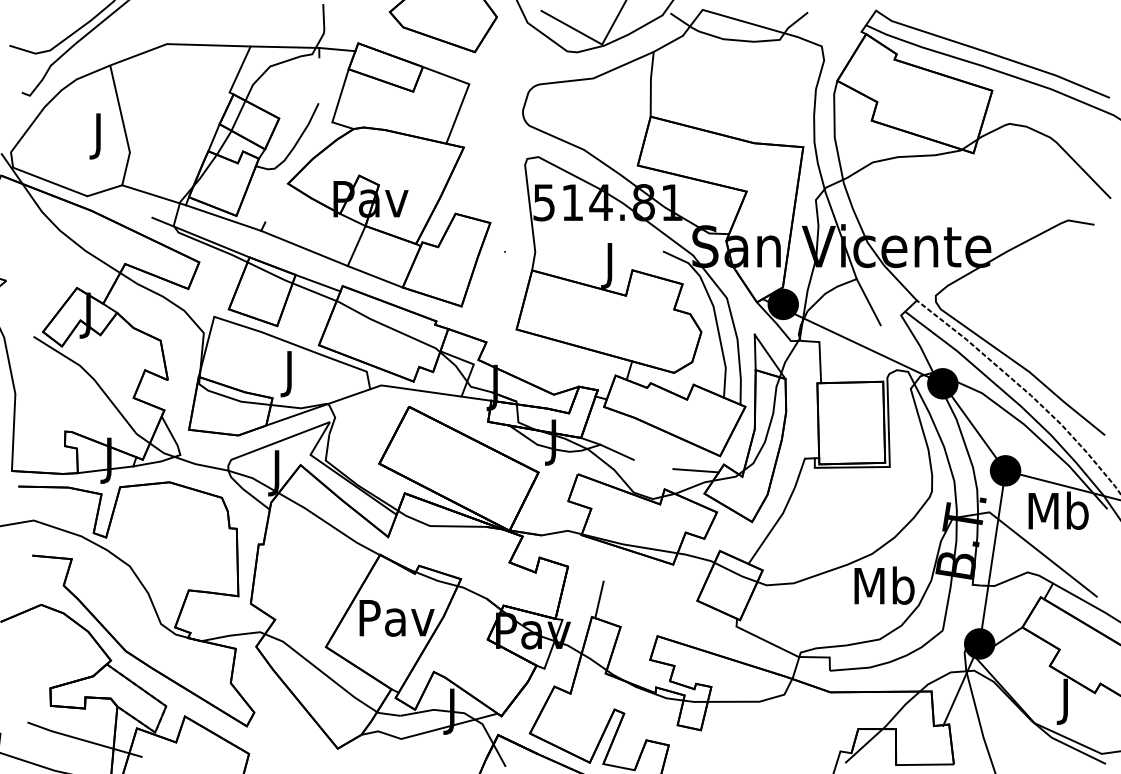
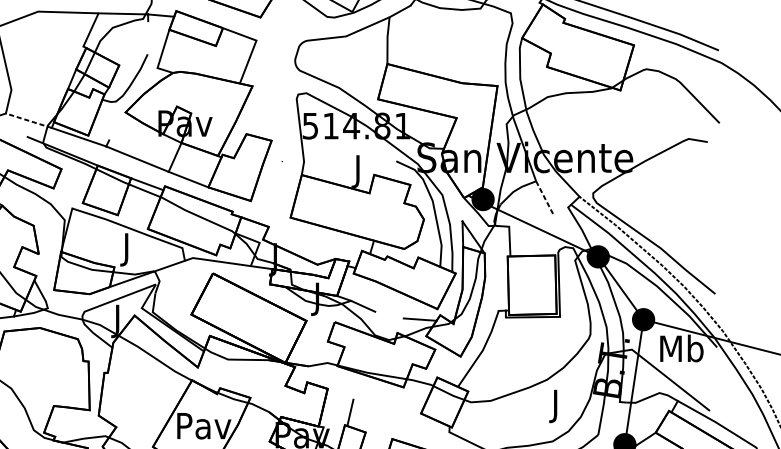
line: (153, 195) -> (28, 120), solid -> dashed
line: (868, 302) -> (544, 198), solid -> dashed
text: (884, 590) -> (556, 406), Mb -> J

